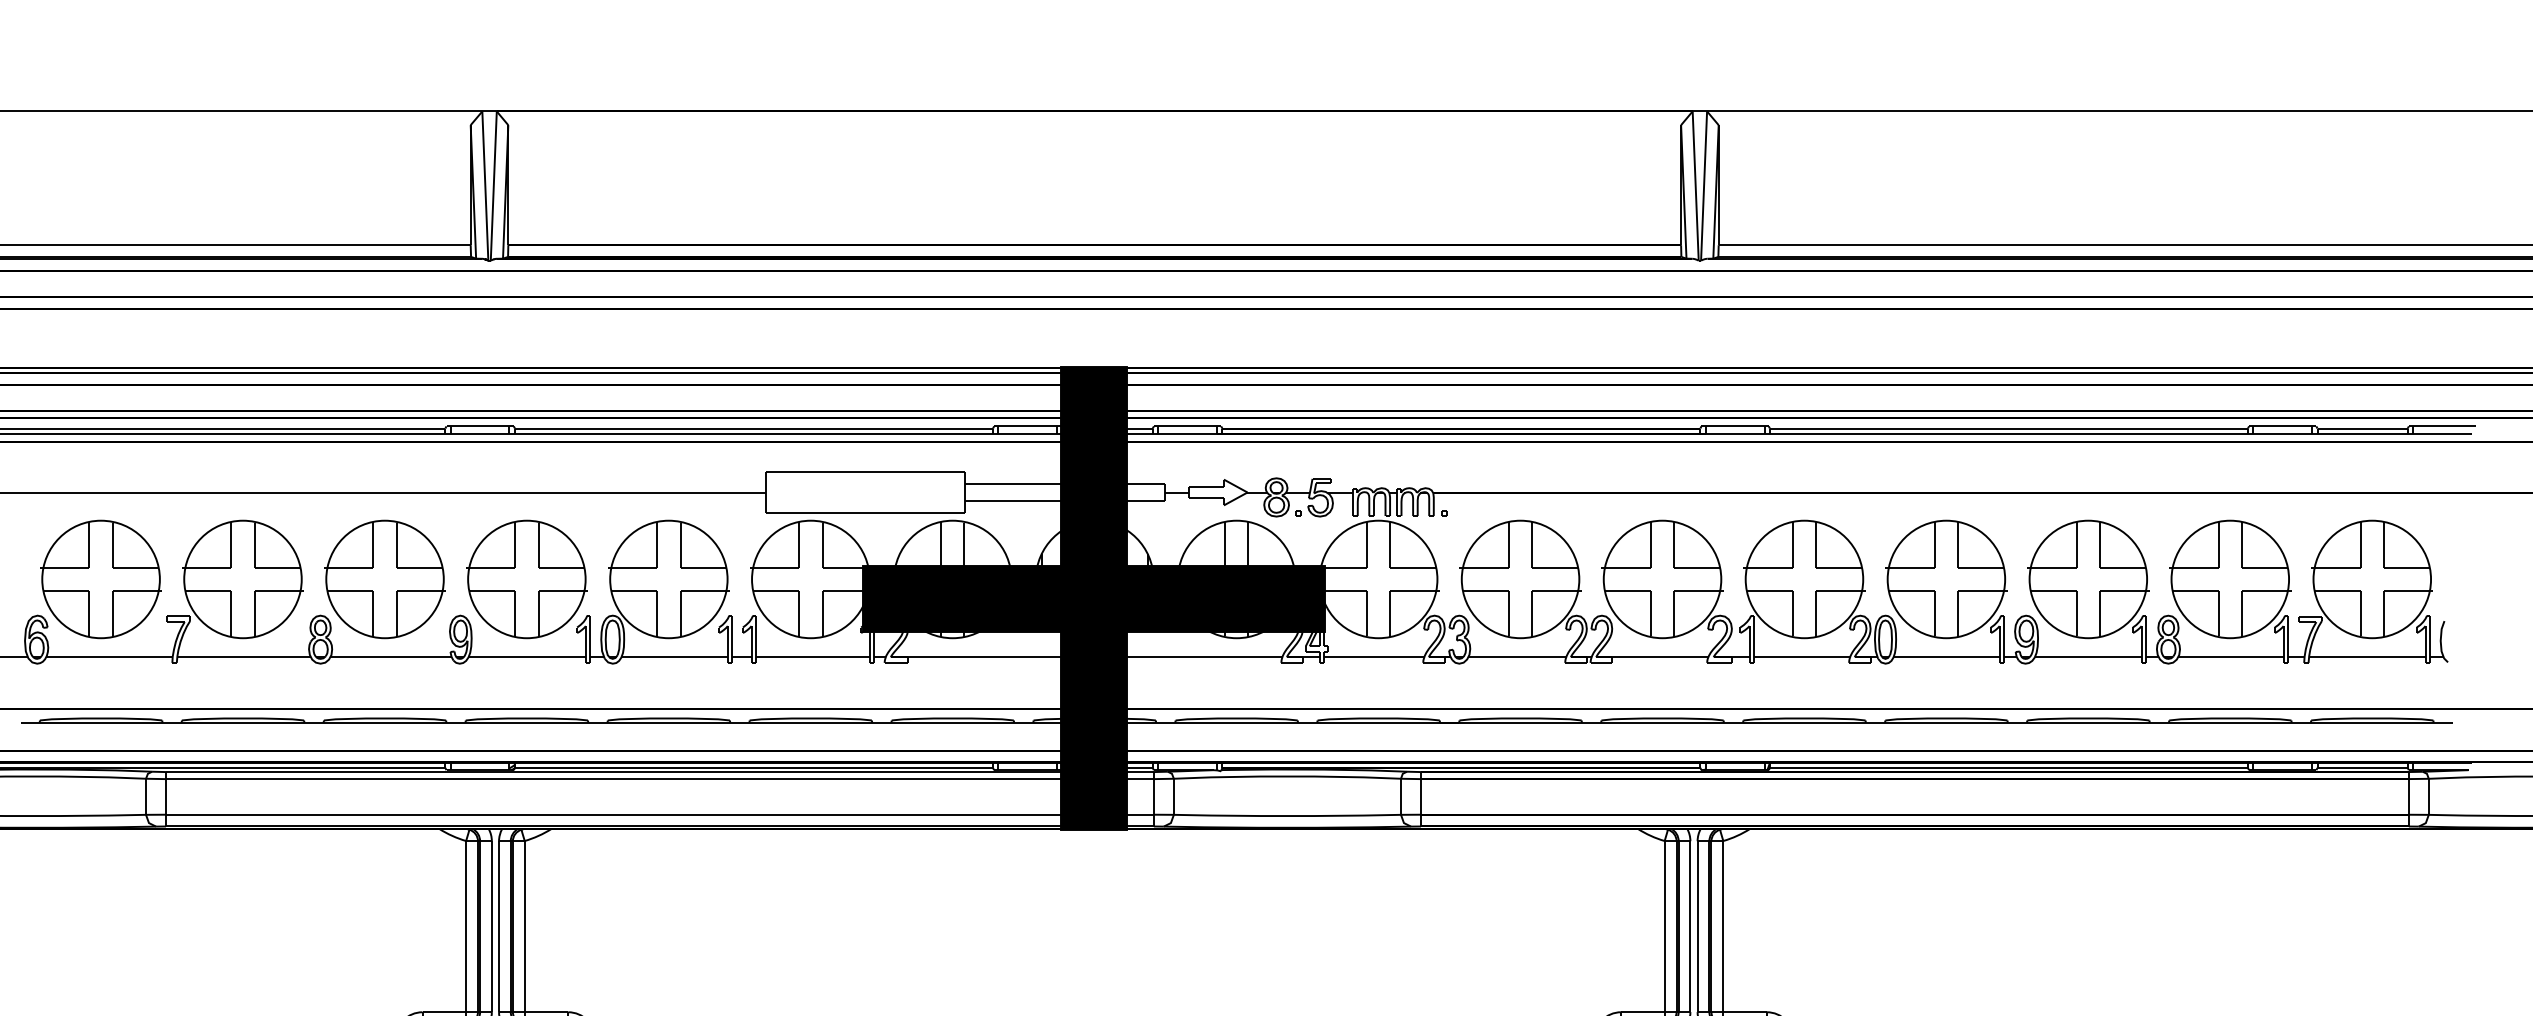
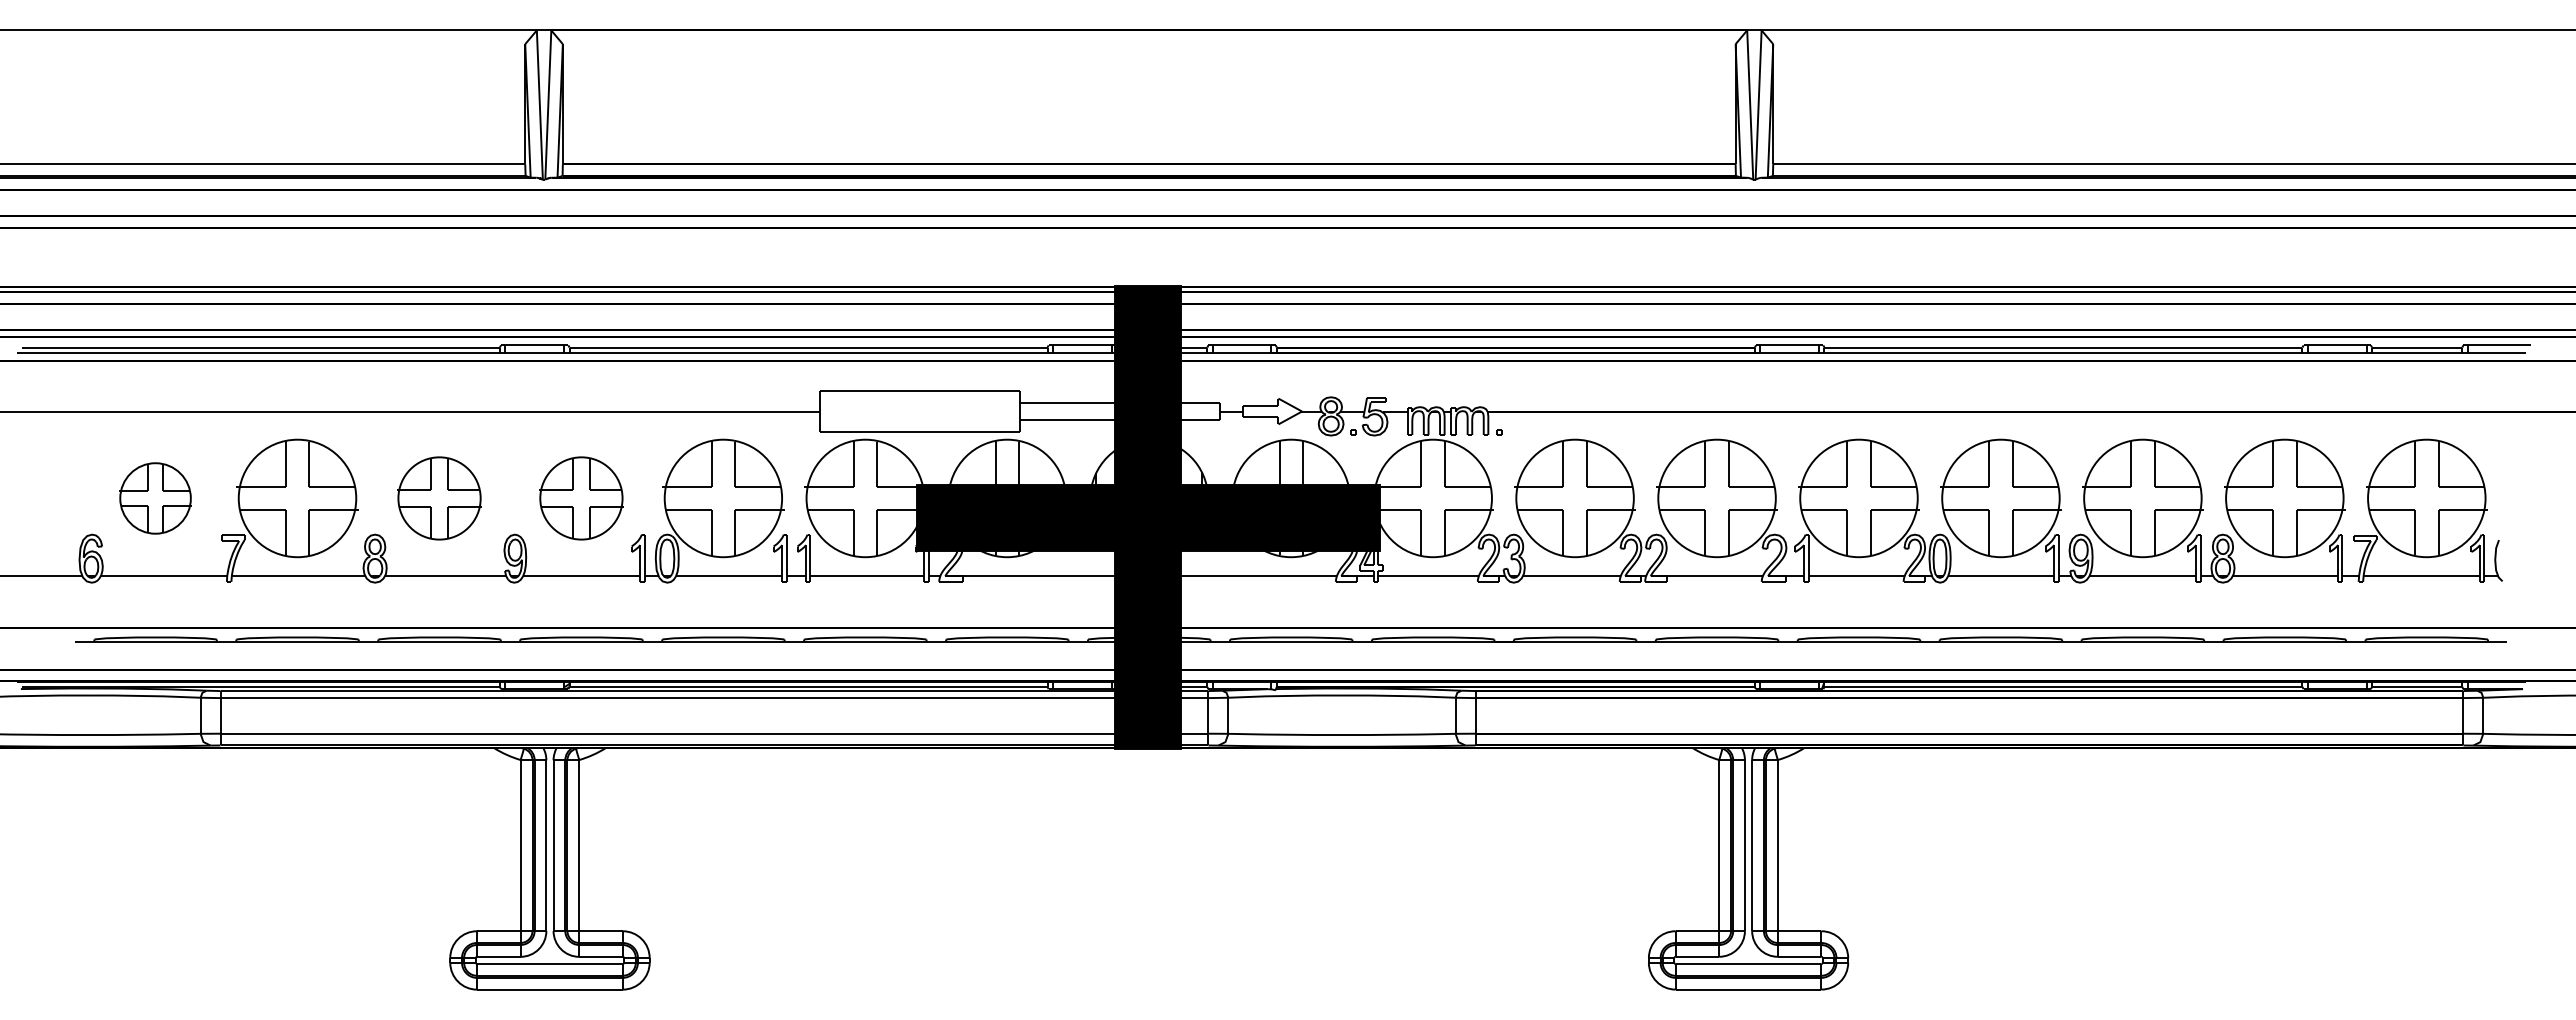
part: (100, 579) -> (155, 498), size x0.6
part: (384, 579) -> (439, 498), size x0.7
part: (526, 579) -> (581, 498), size x0.7

